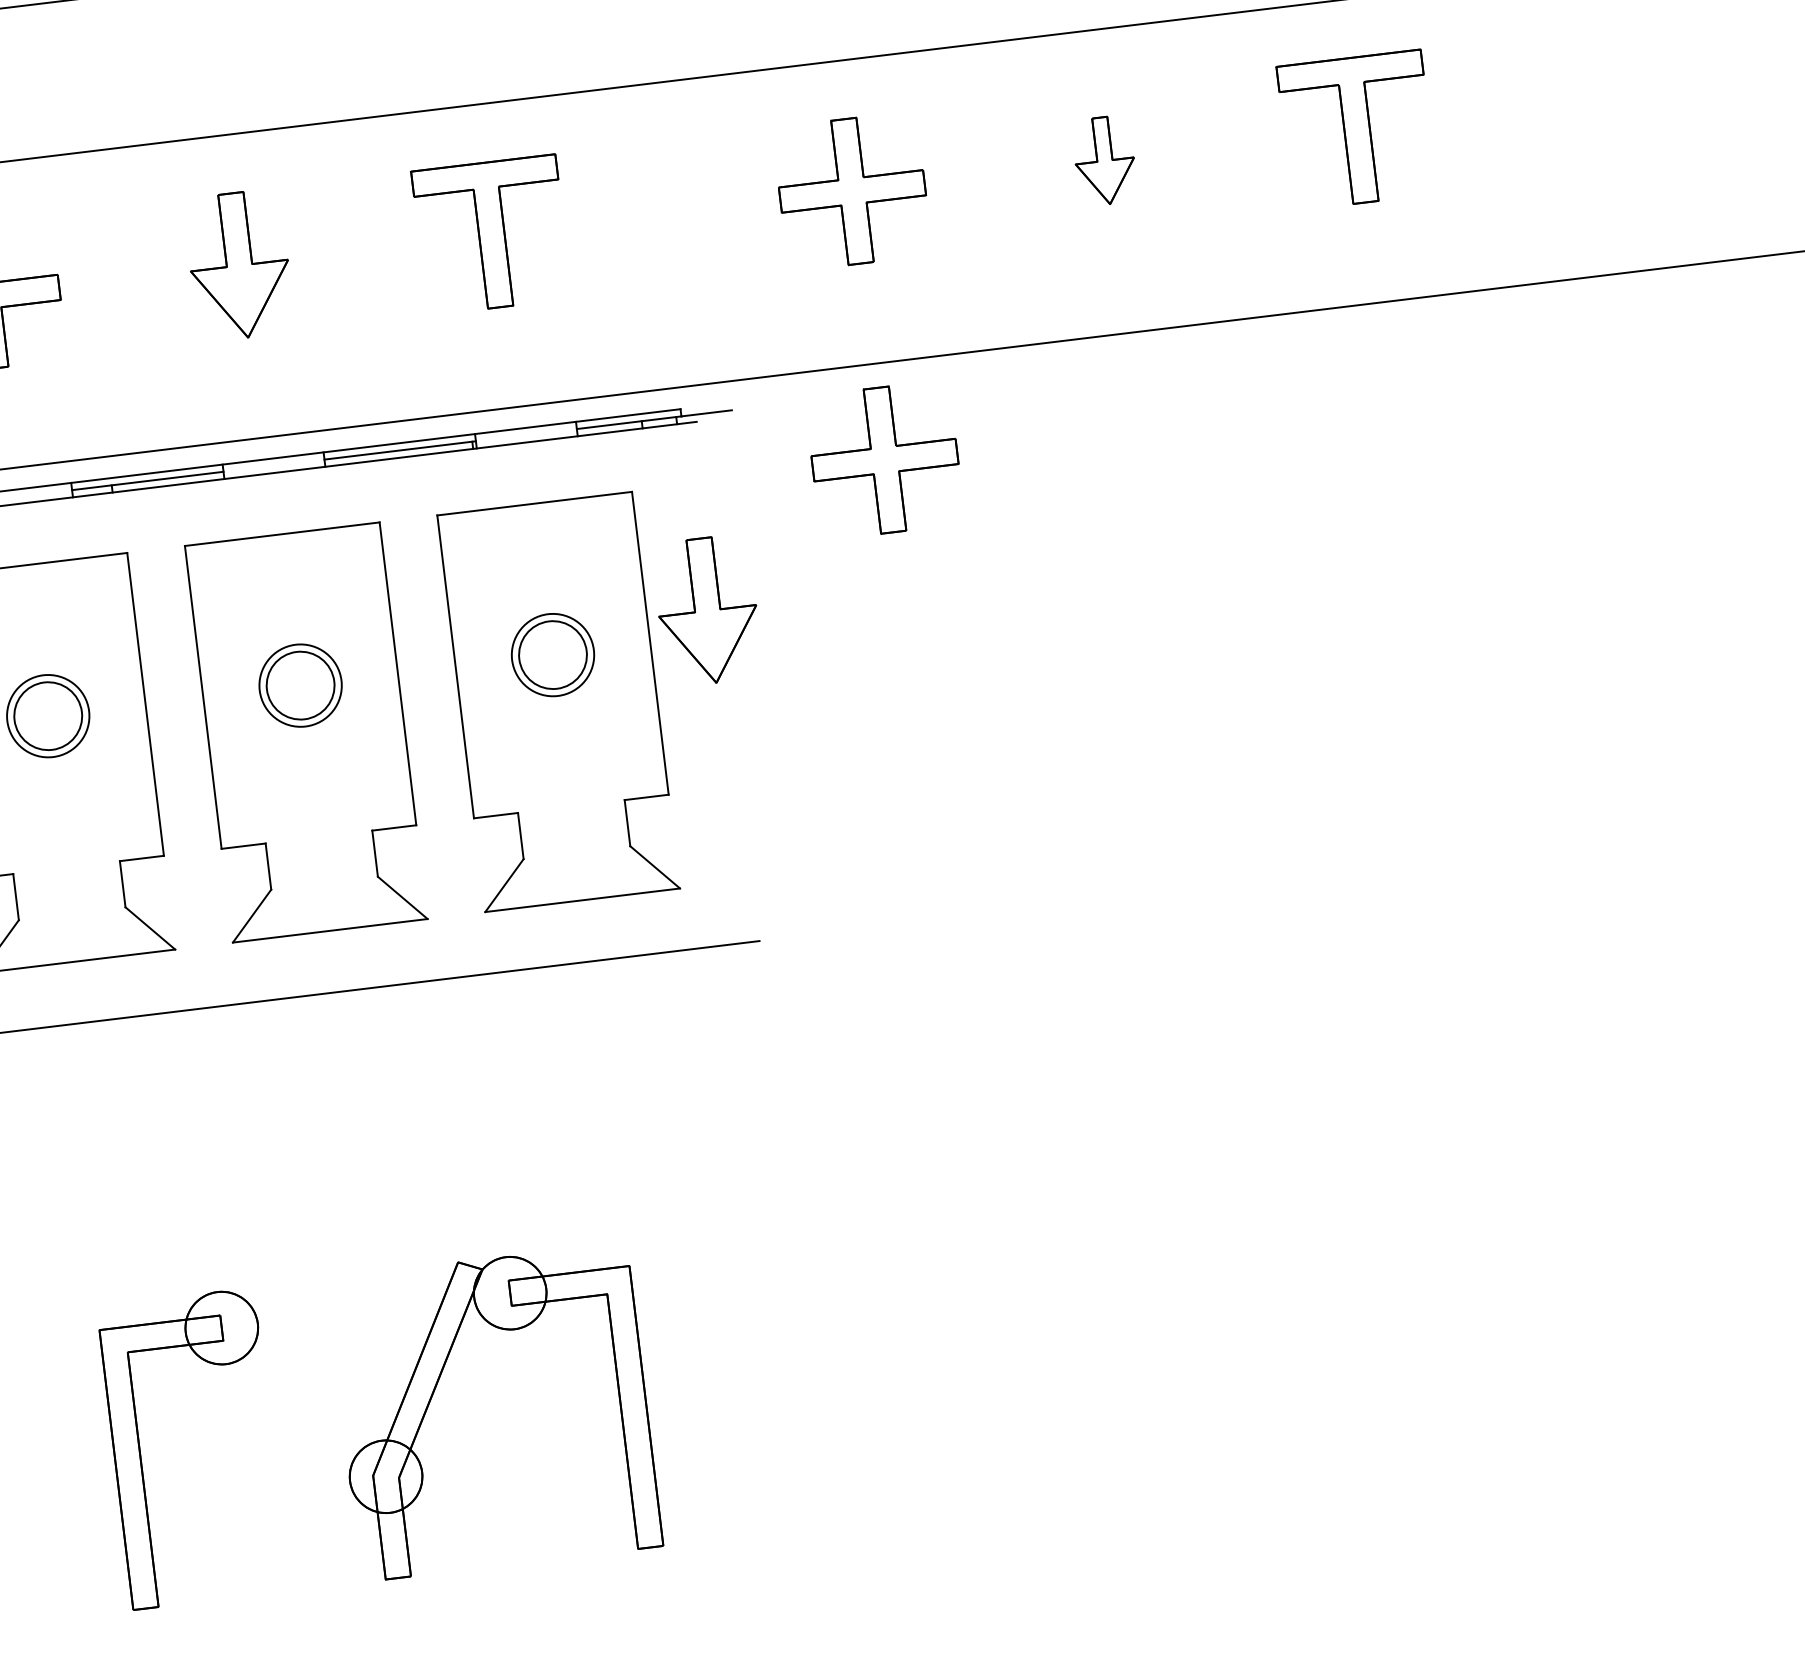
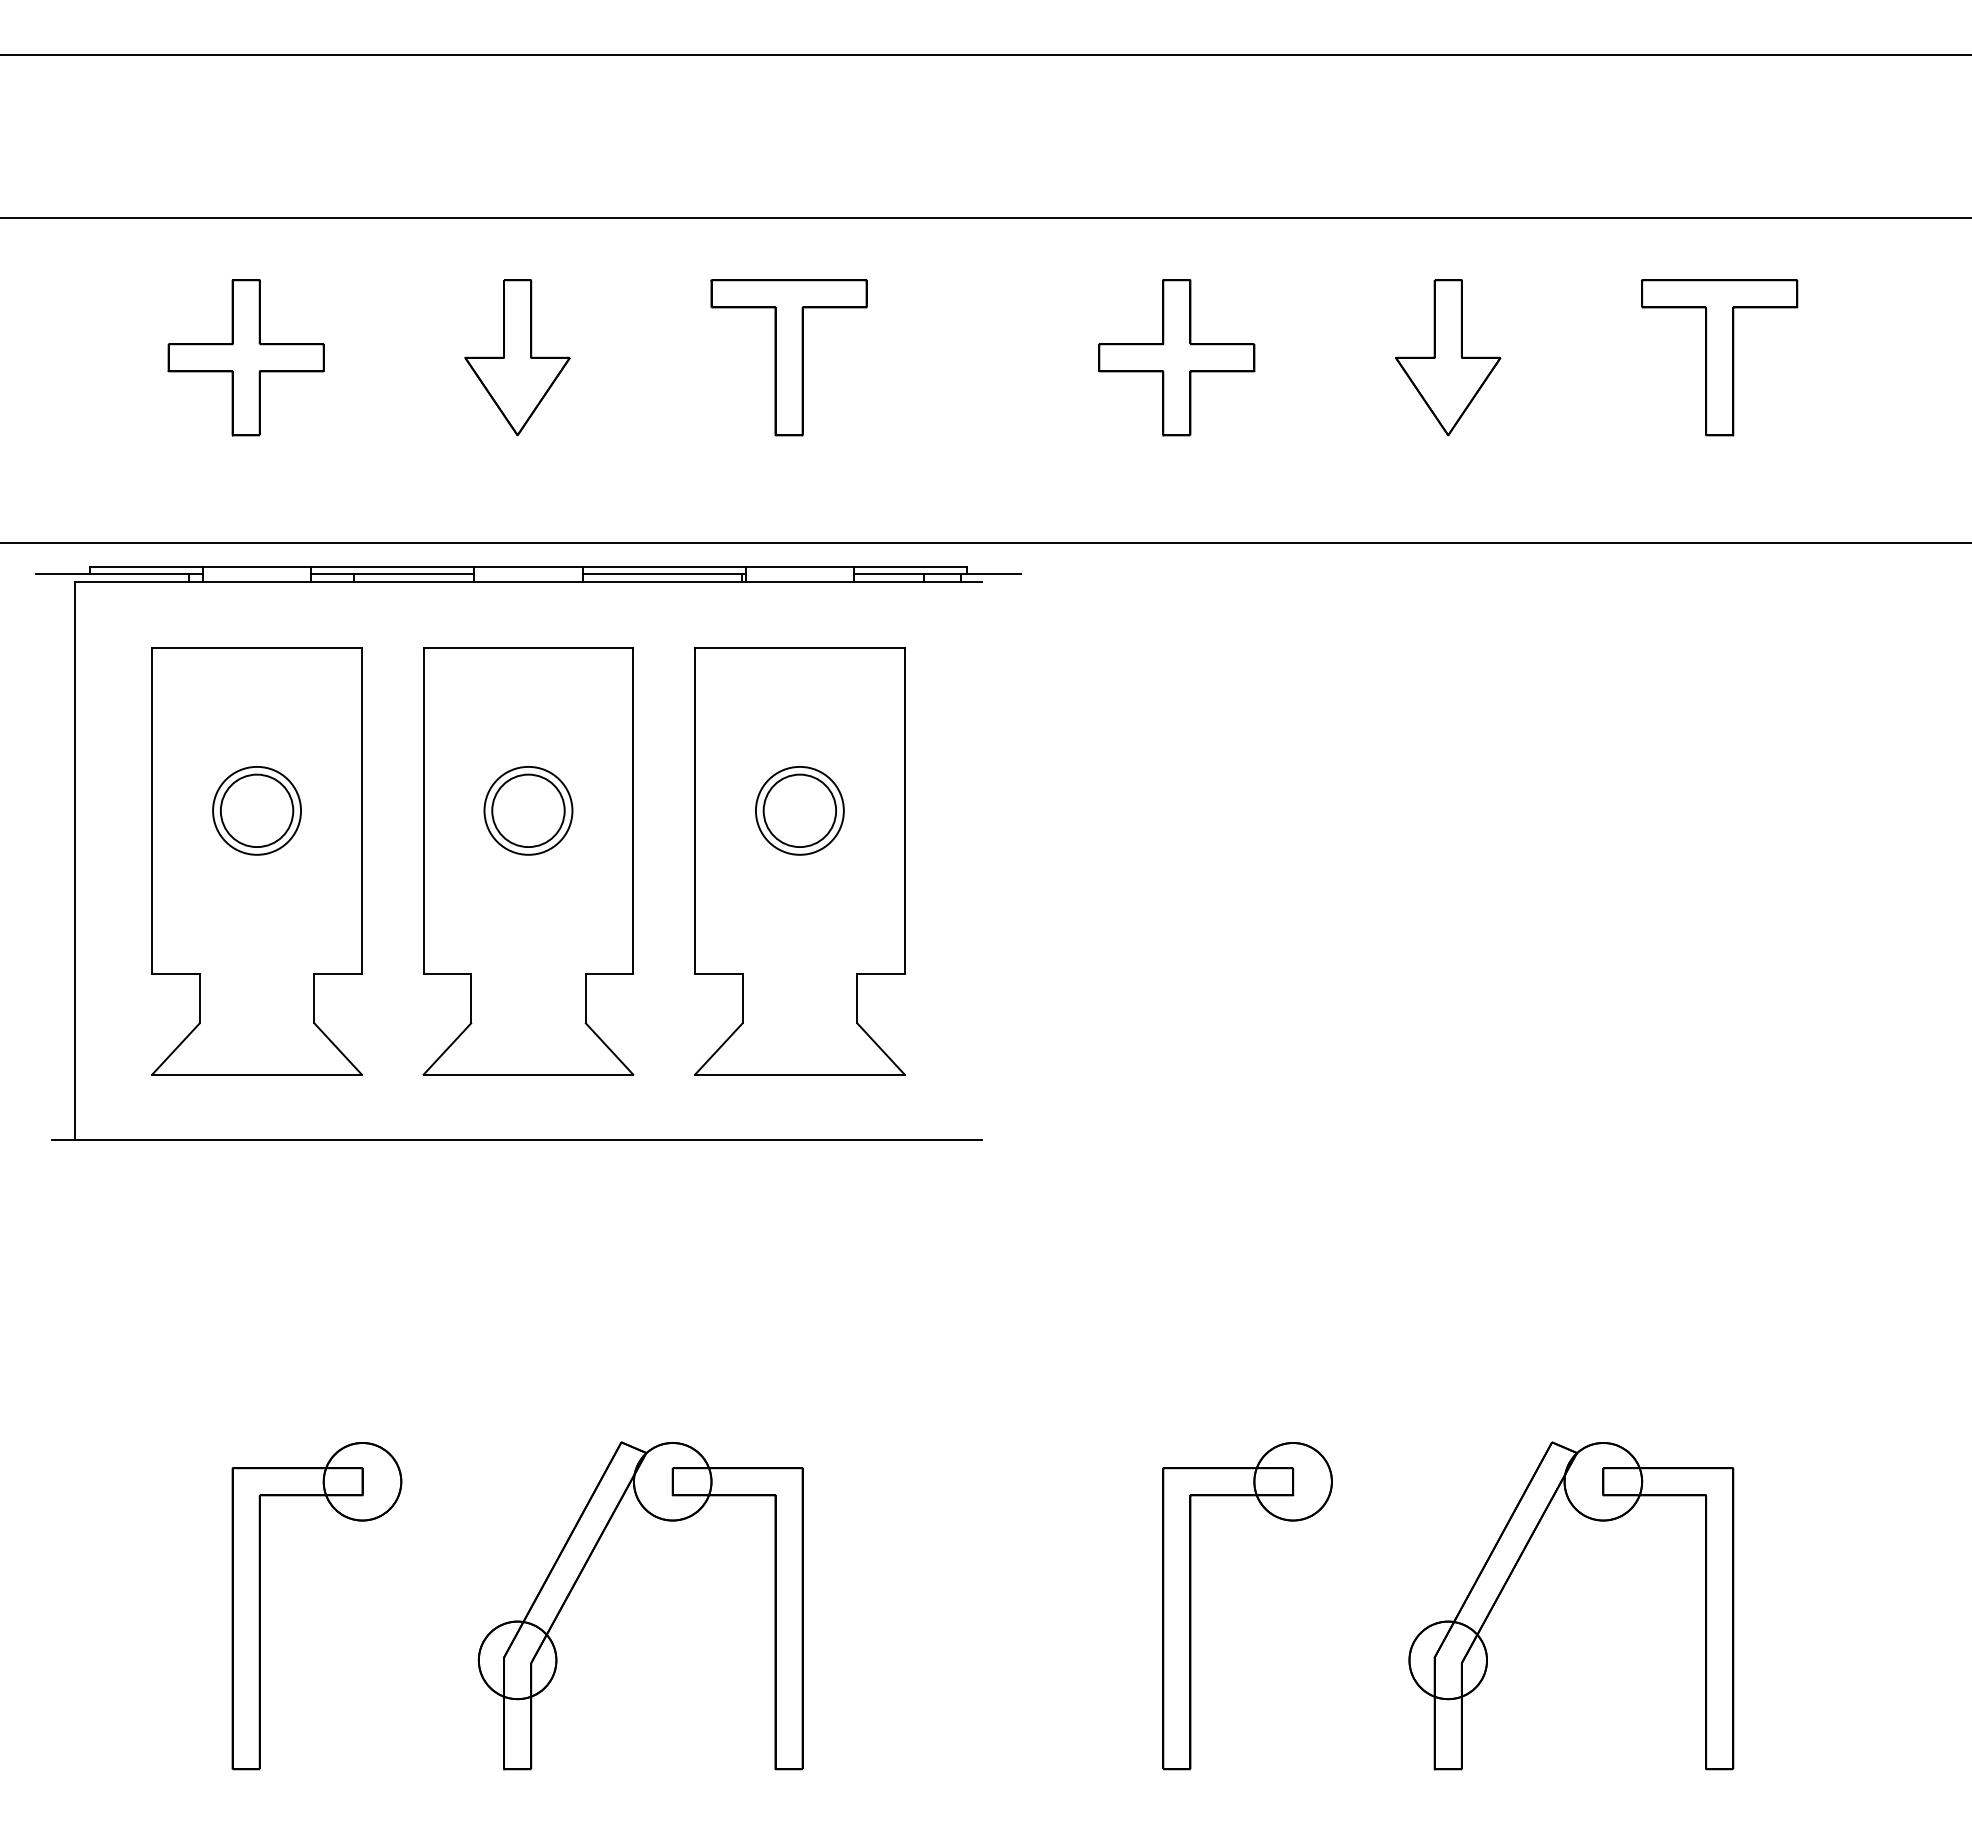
part: (1105, 160) -> (1448, 357), size x1.67
part: (884, 459) -> (1176, 646), removed
part: (707, 610) -> (969, 783), removed
part: (1300, 1286) -> (1511, 1575), added
part: (1006, 1350) -> (1191, 1606), added

